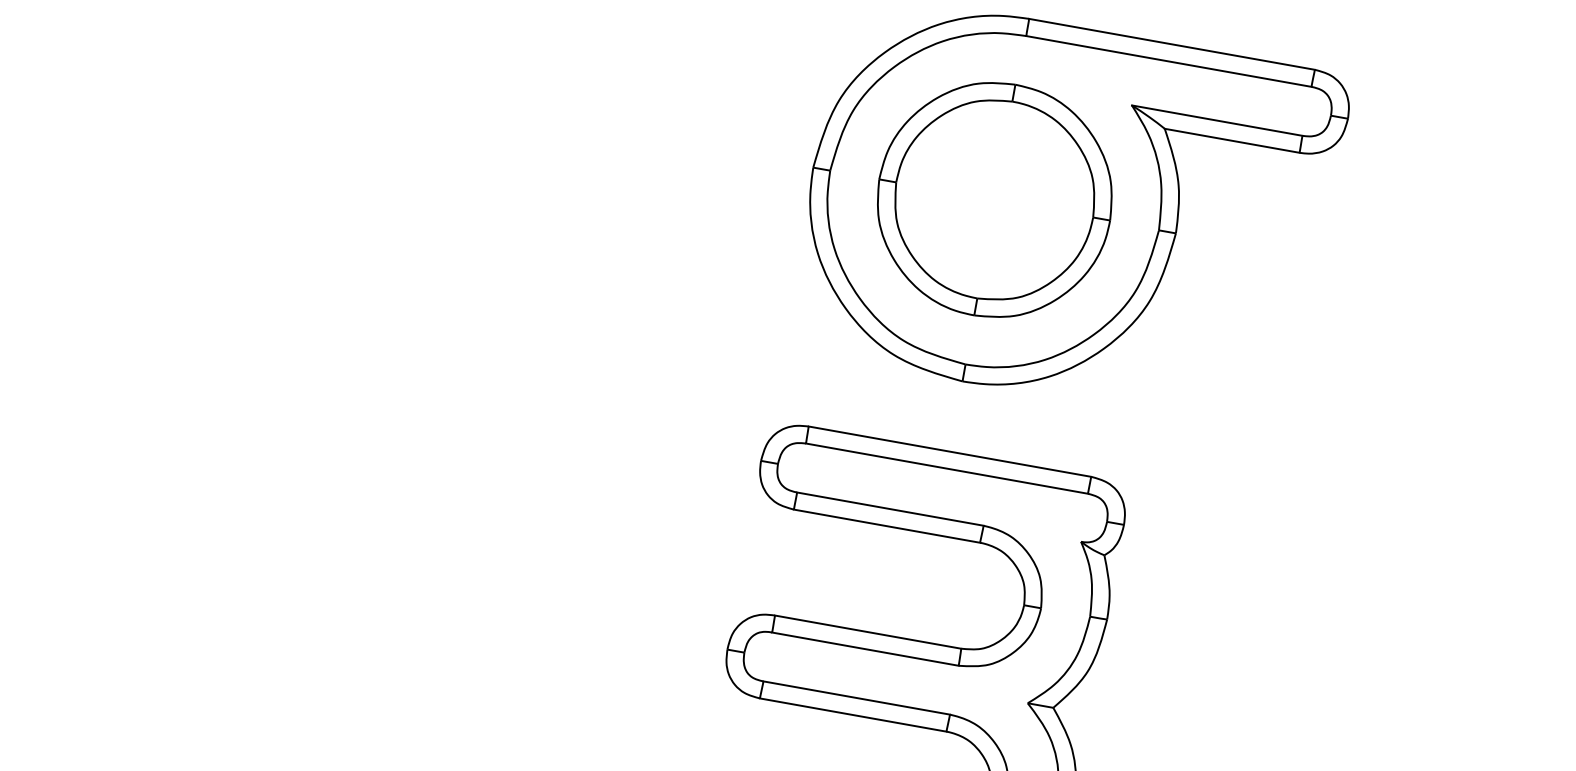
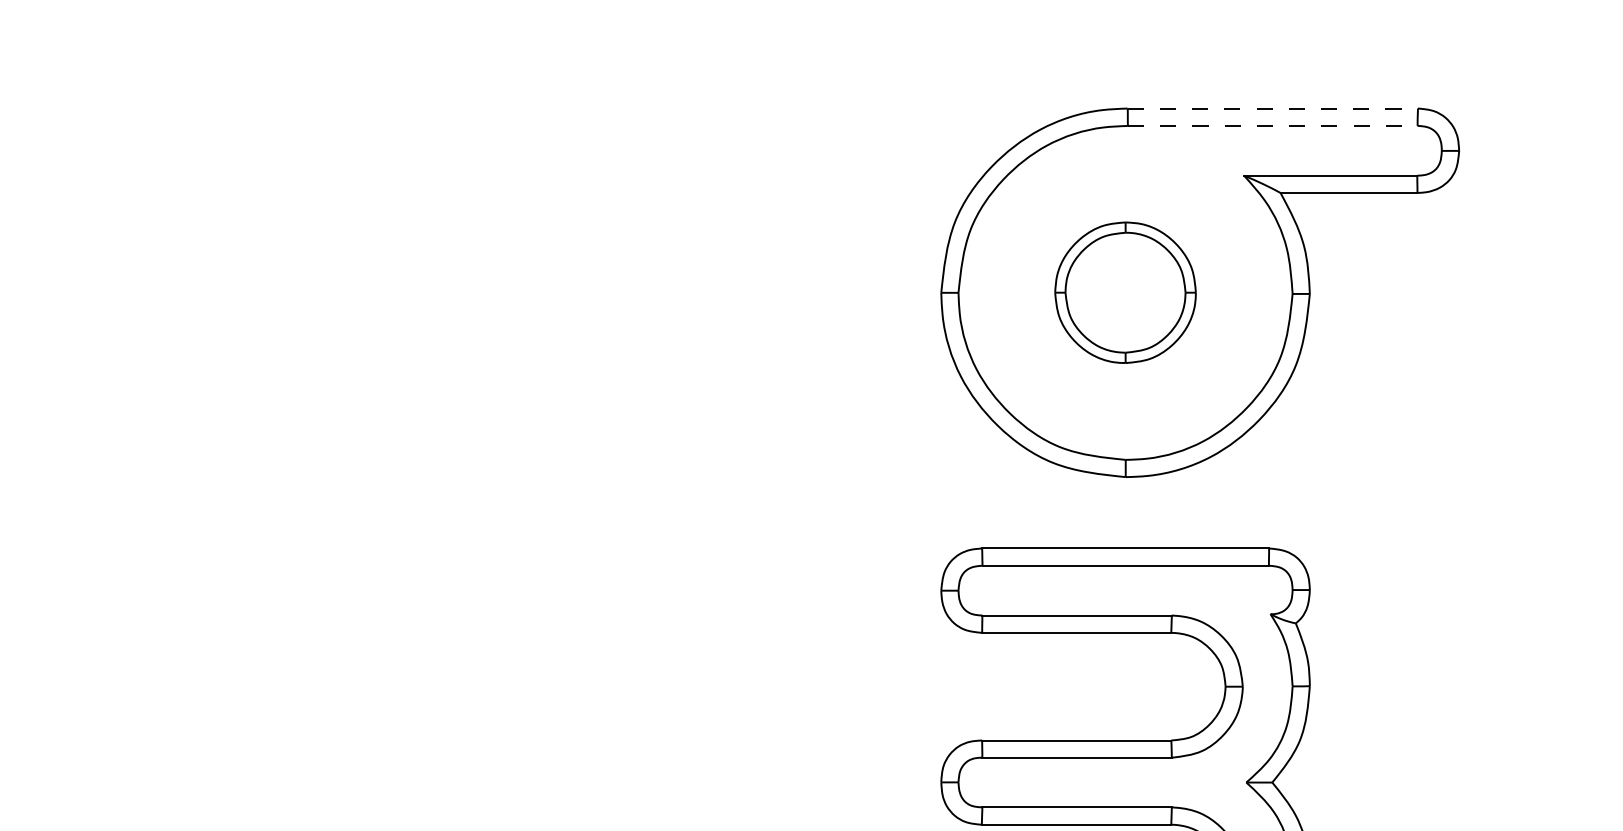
line: (1172, 44) -> (1273, 108), solid -> dashed
line: (1168, 60) -> (1272, 125), solid -> dashed
part: (994, 199) -> (1125, 292), size x0.6

